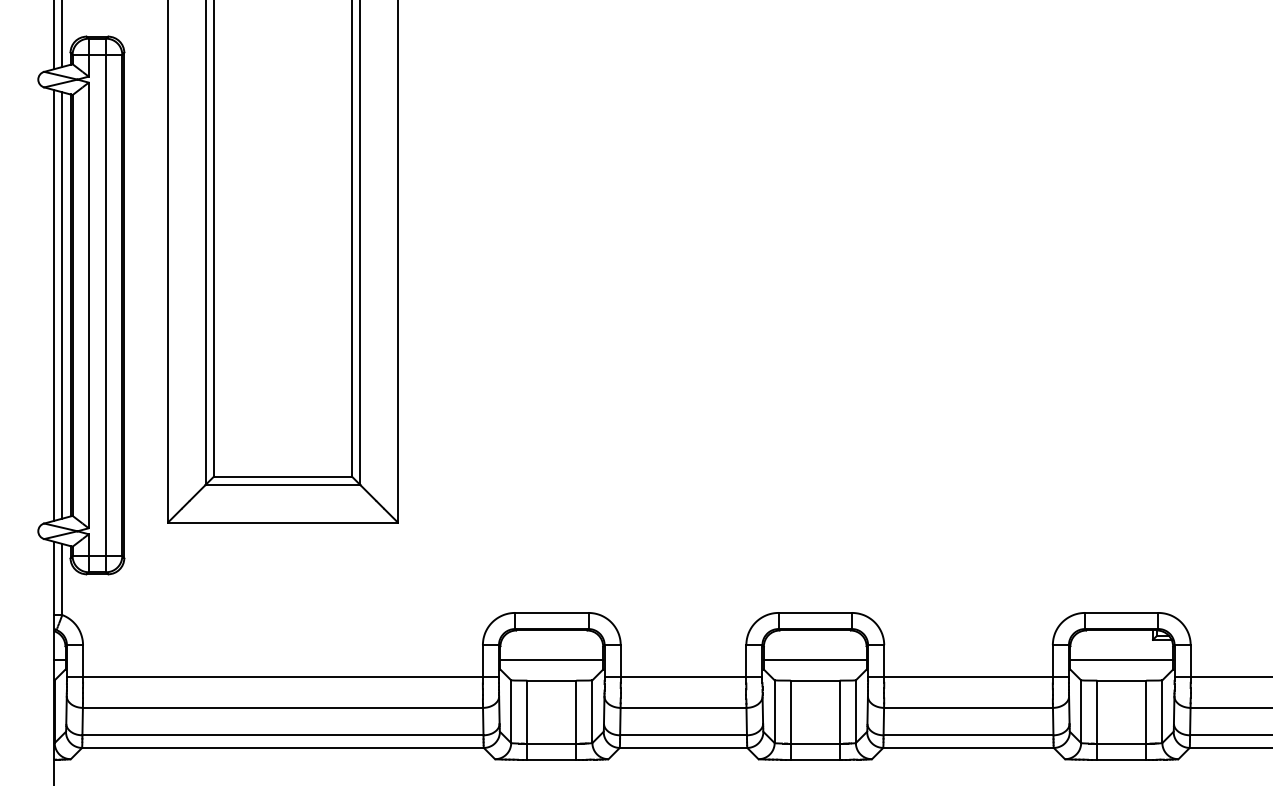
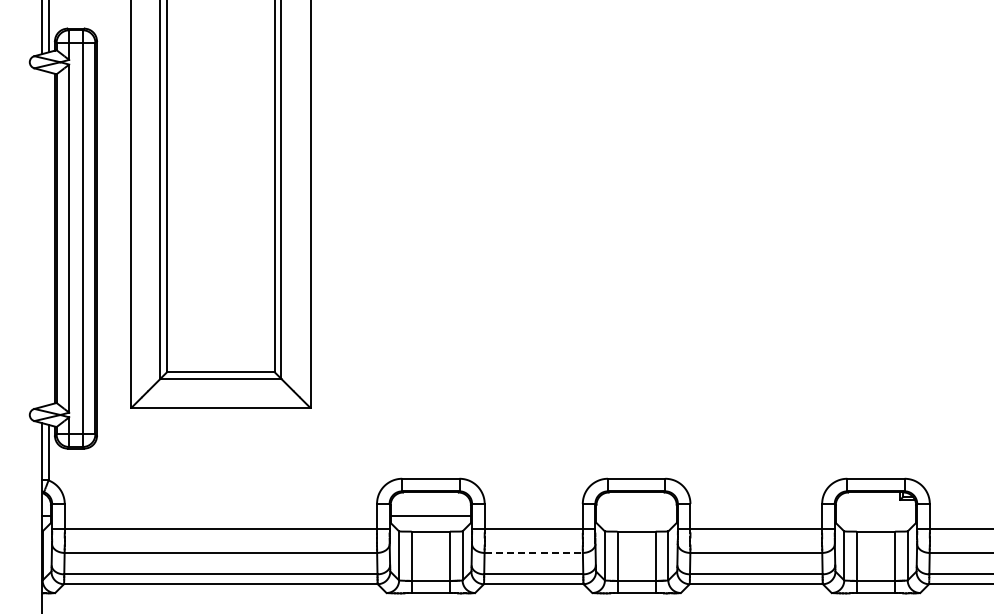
line: (54, 305) -> (42, 238), removed
line: (62, 305) -> (48, 238), removed
line: (815, 659) -> (636, 515), removed
line: (1121, 659) -> (875, 515), removed
line: (684, 707) -> (534, 552), solid -> dashed

